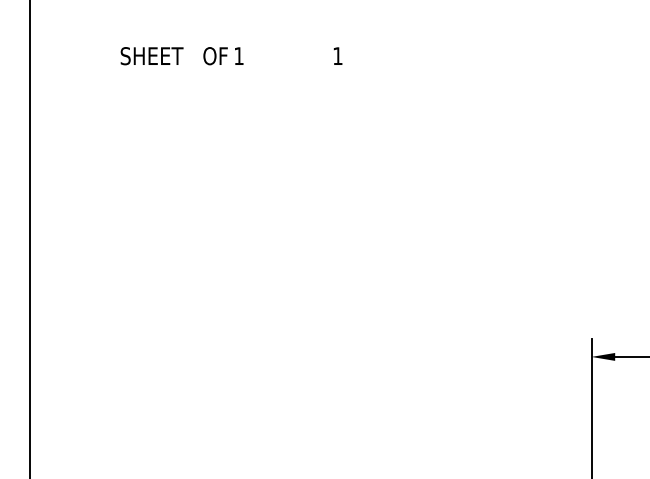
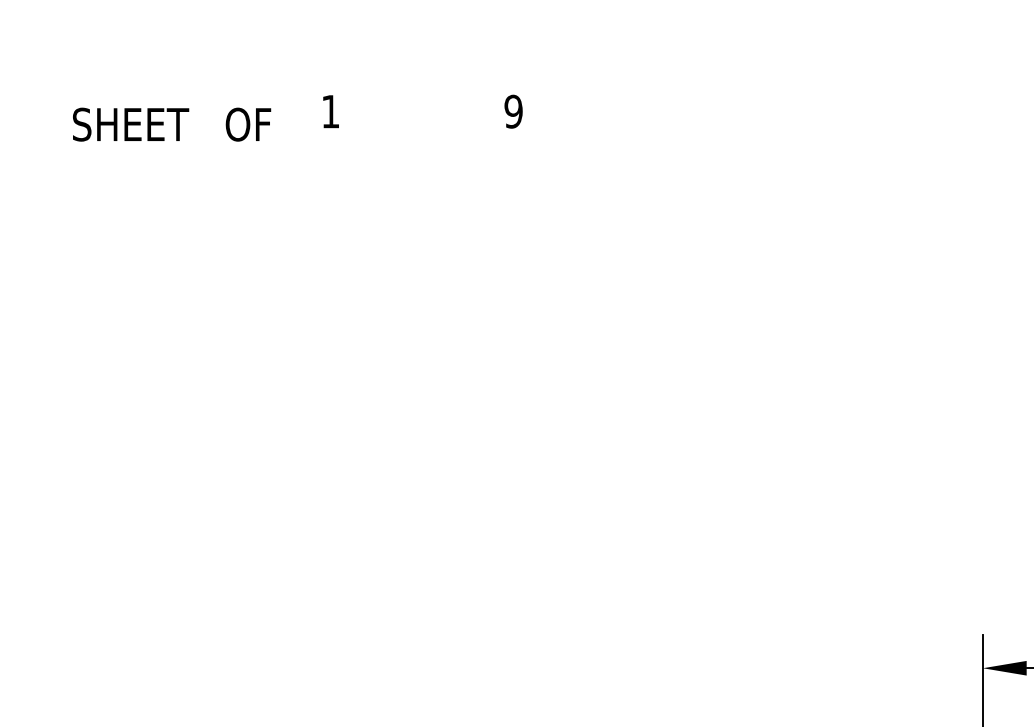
text: (173, 56) -> (170, 125), moved
text: (337, 56) -> (512, 112), 1 -> 9

